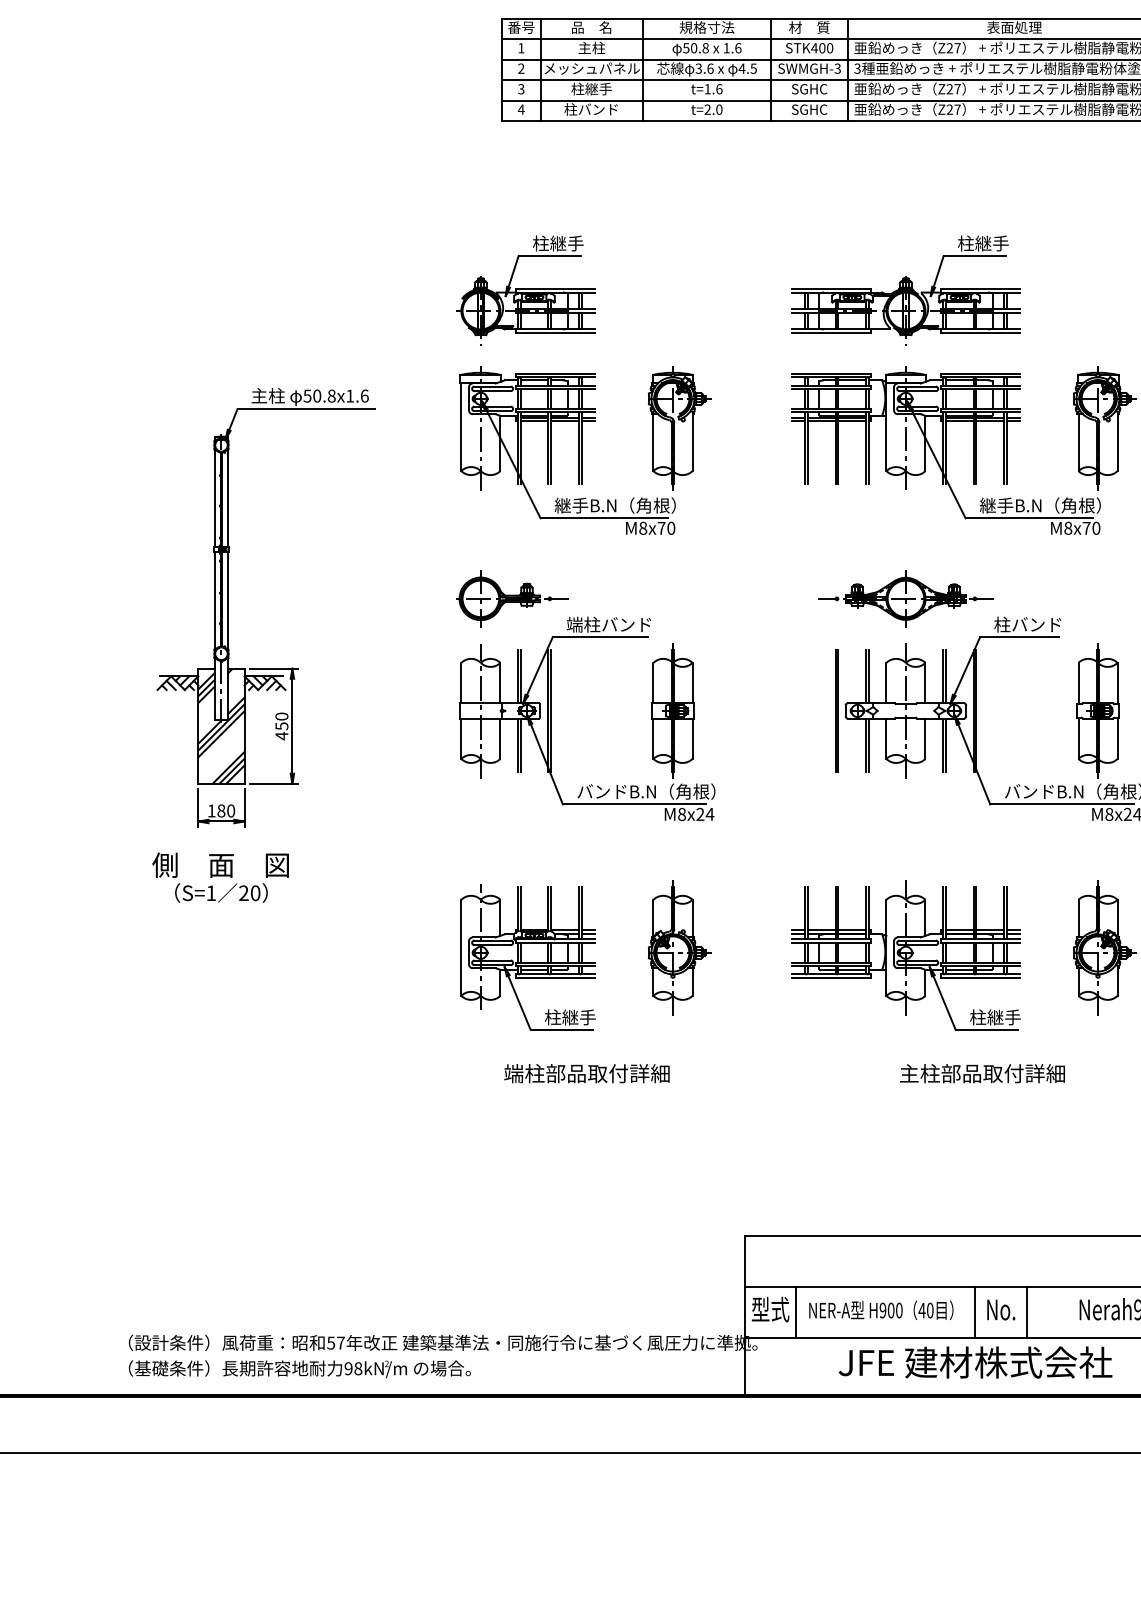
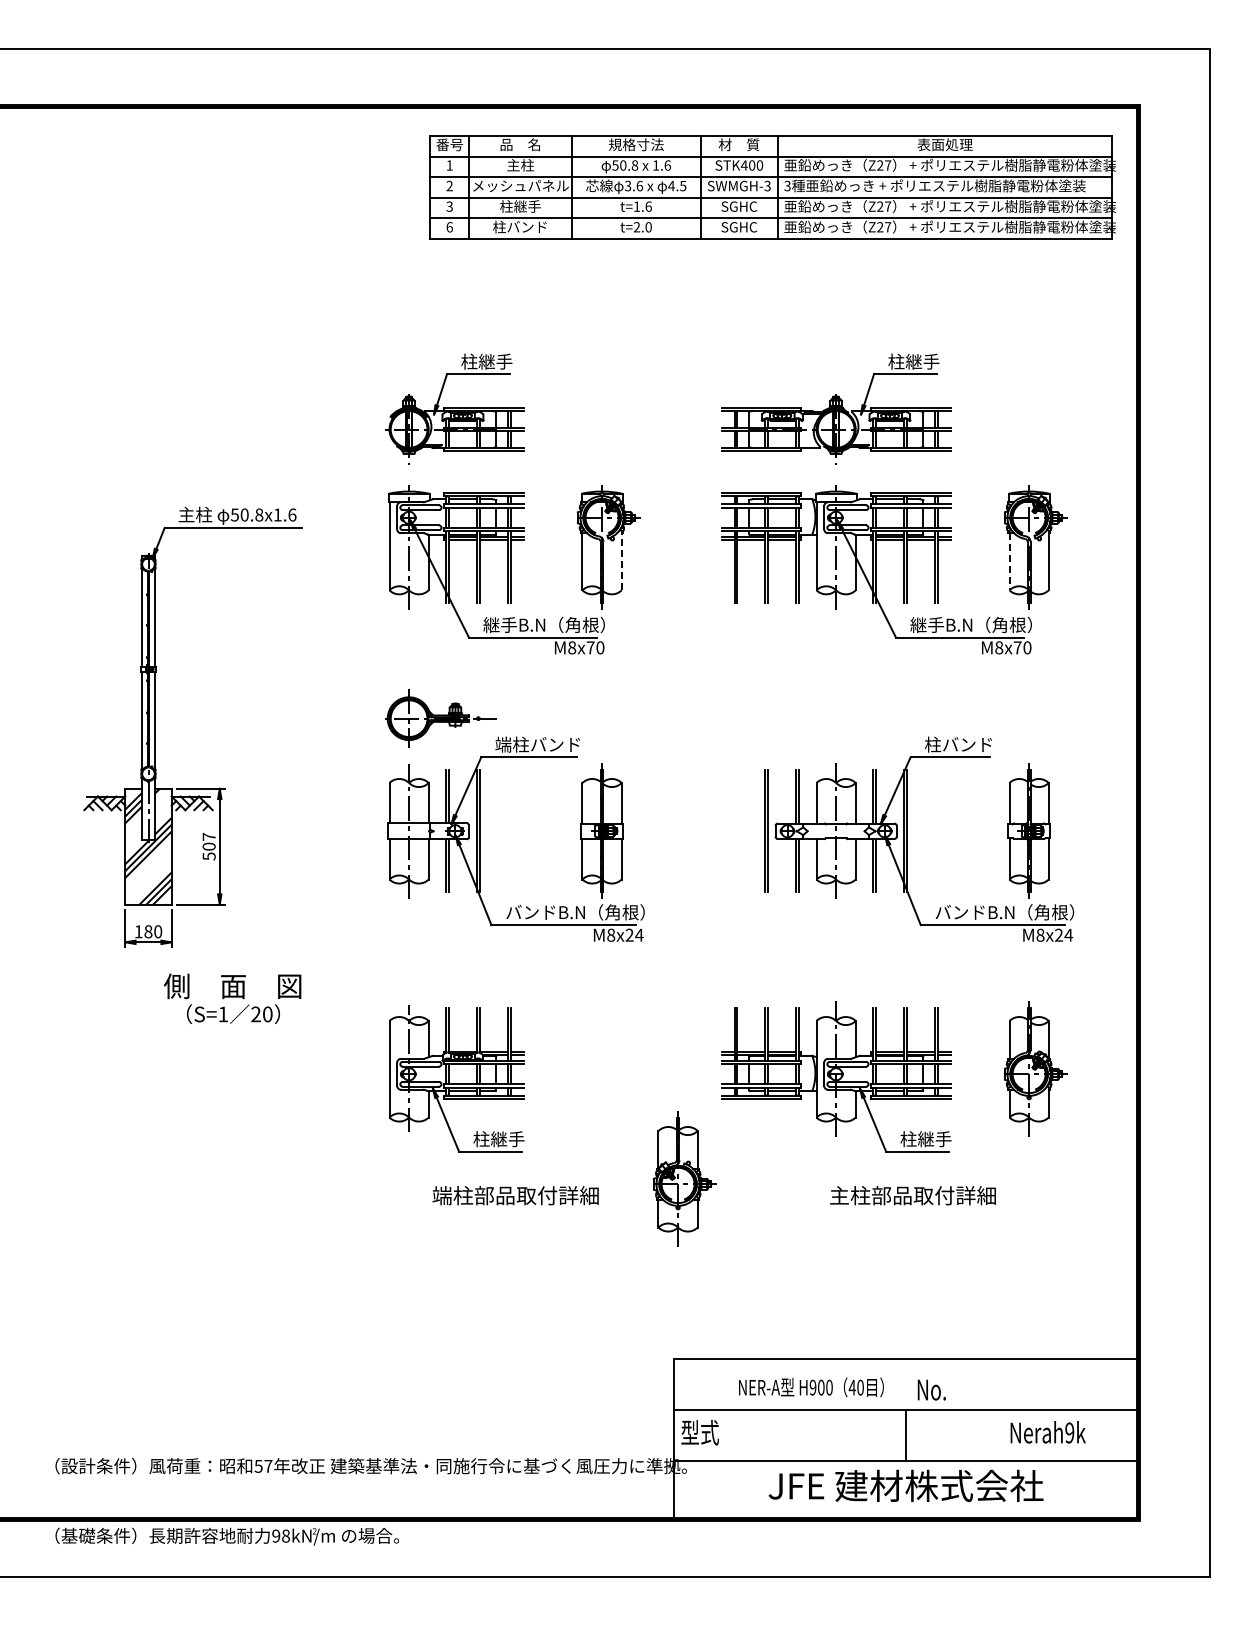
text: (521, 109) -> (449, 227), 4 -> 6
line: (692, 441) -> (621, 560), solid -> dashed
line: (1078, 442) -> (1009, 561), solid -> dashed
part: (905, 598) -> (835, 718), removed
text: (281, 726) -> (208, 846), 450 -> 507
text: (220, 877) -> (232, 998), moved
part: (679, 947) -> (684, 1178), moved
text: (1000, 1309) -> (931, 1389), moved
text: (881, 1310) -> (811, 1387), moved
line: (795, 1312) -> (725, 1435), removed
line: (1026, 1312) -> (957, 1435), removed
text: (299, 1369) -> (226, 1536), moved

